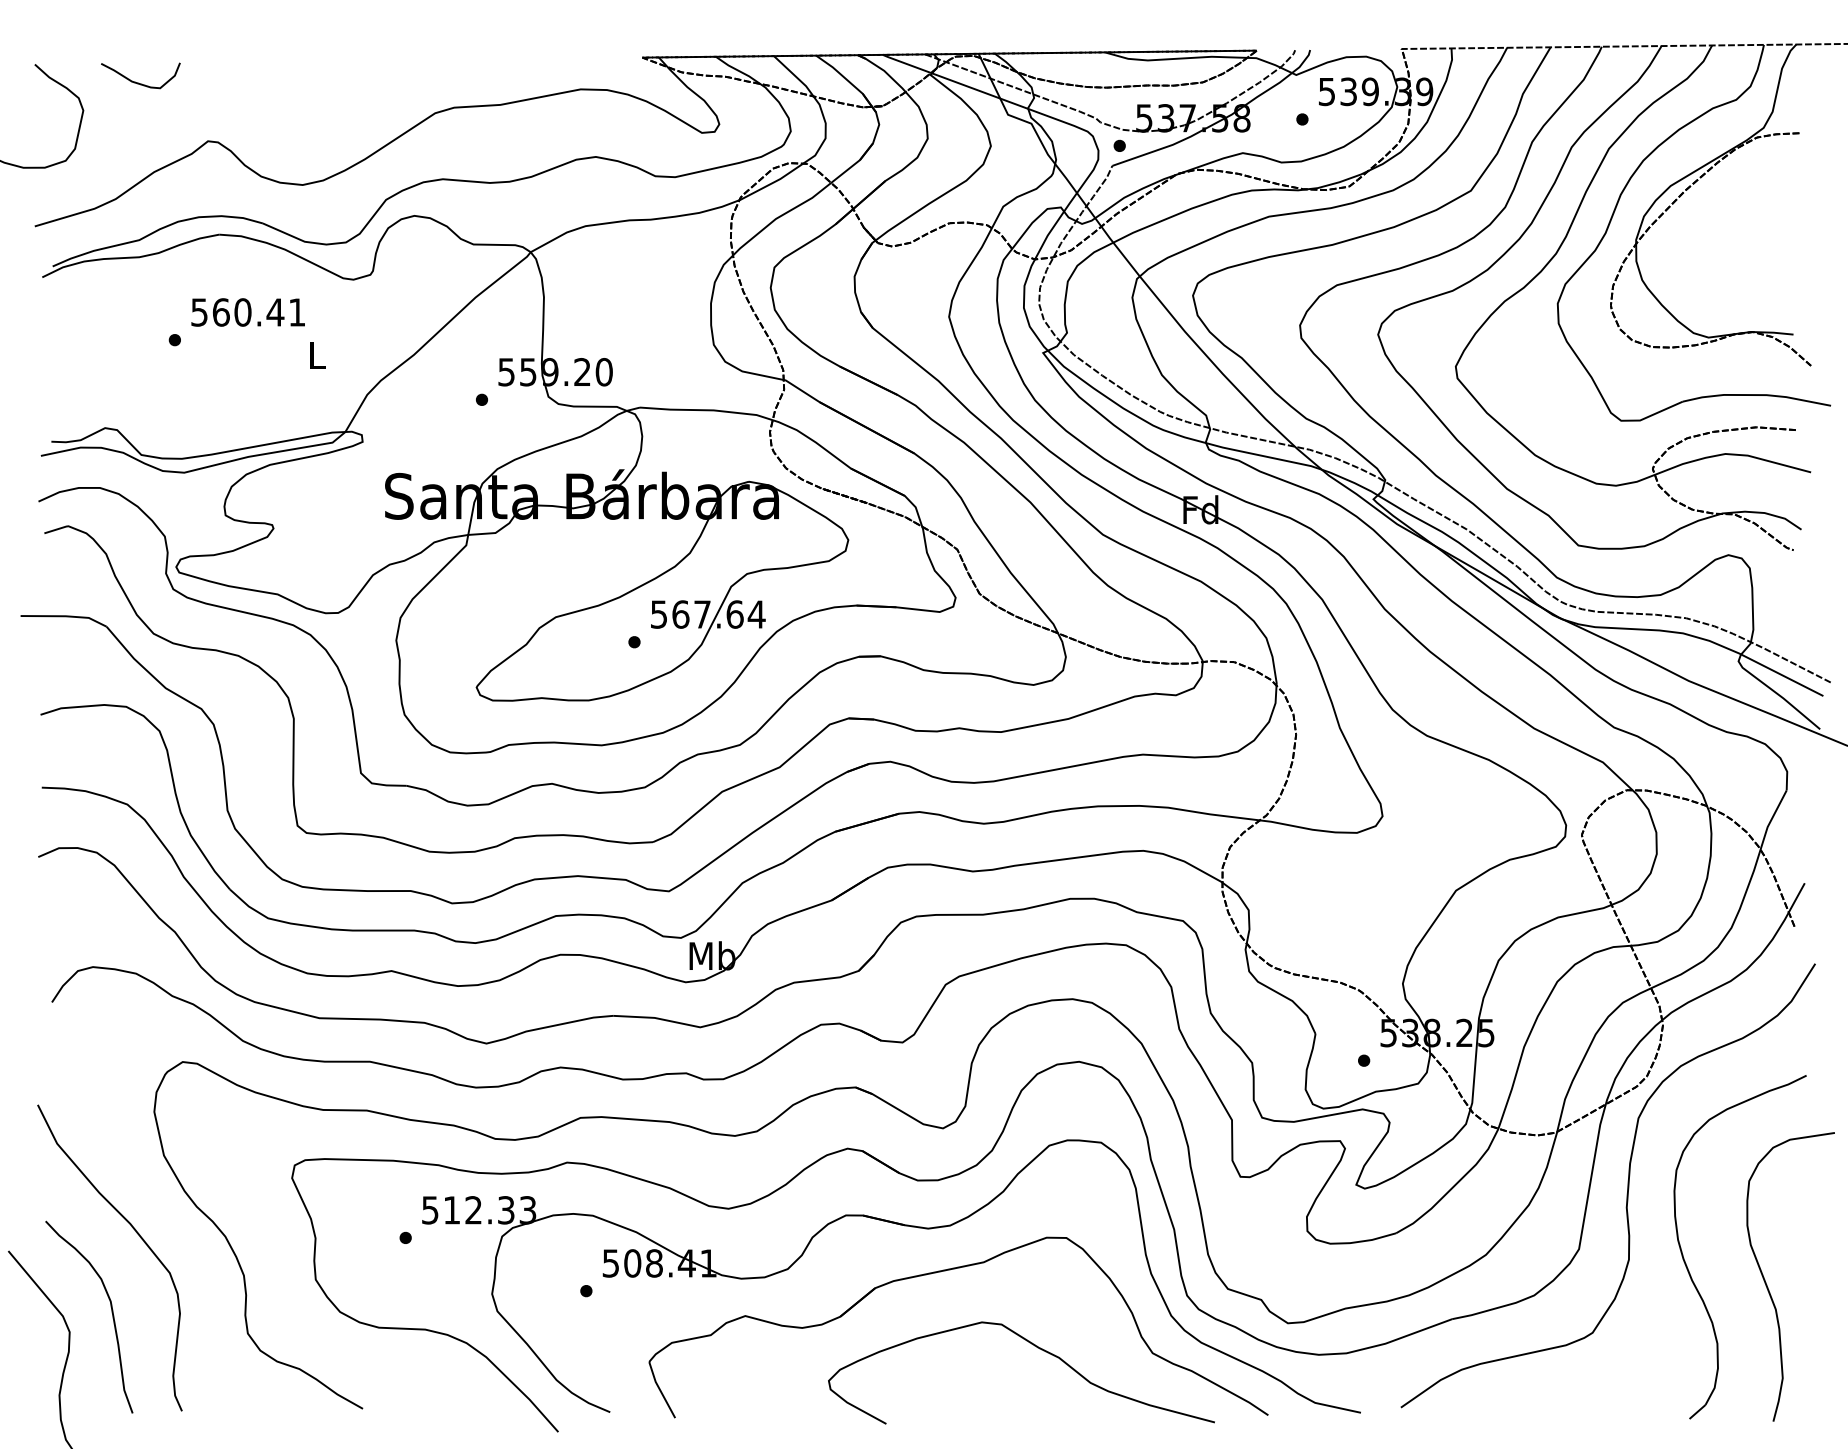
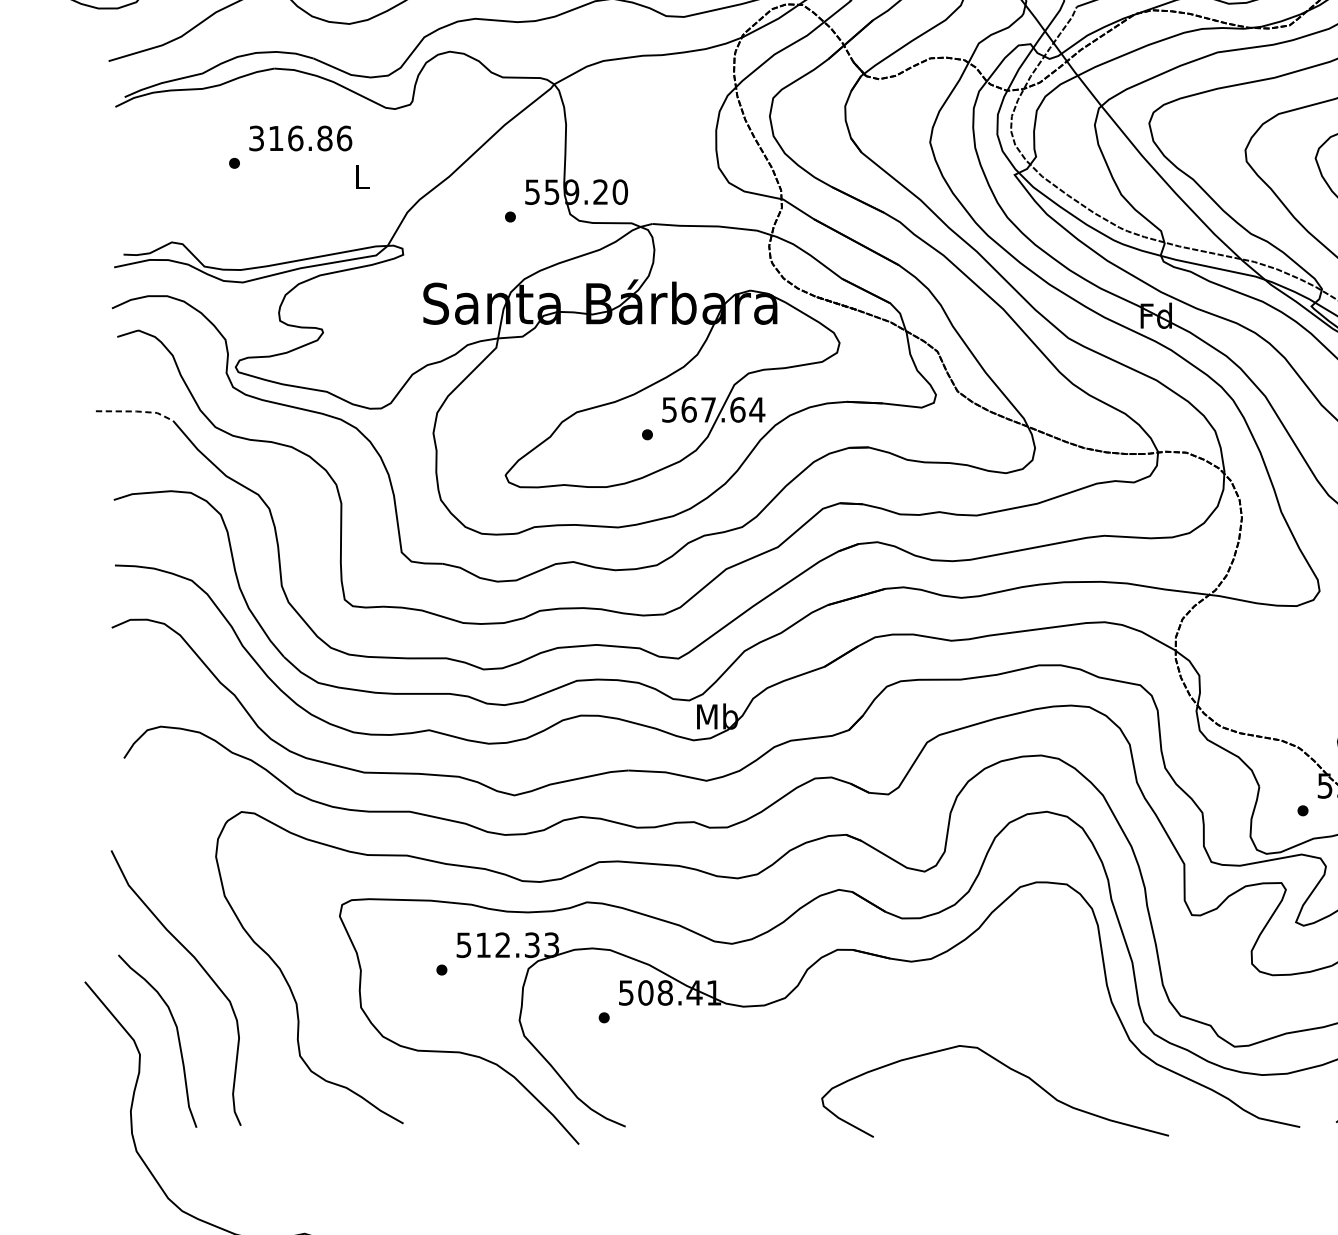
text: (248, 312) -> (300, 138), 560.41 -> 316.86
line: (65, 616) -> (136, 411), solid -> dashed
part: (945, 1271) -> (926, 1000), removed

